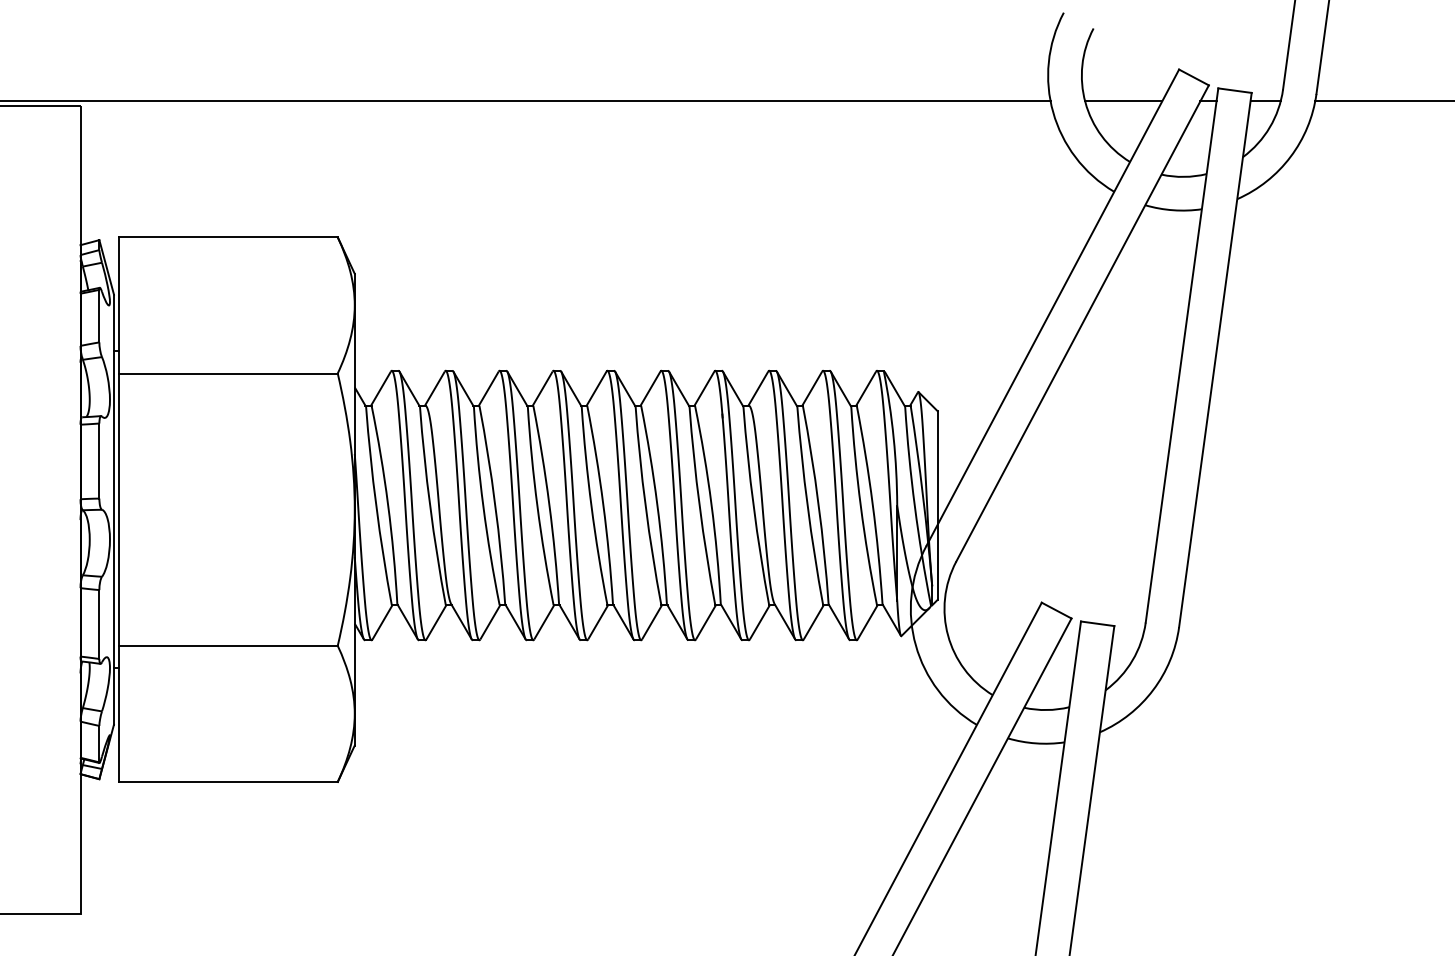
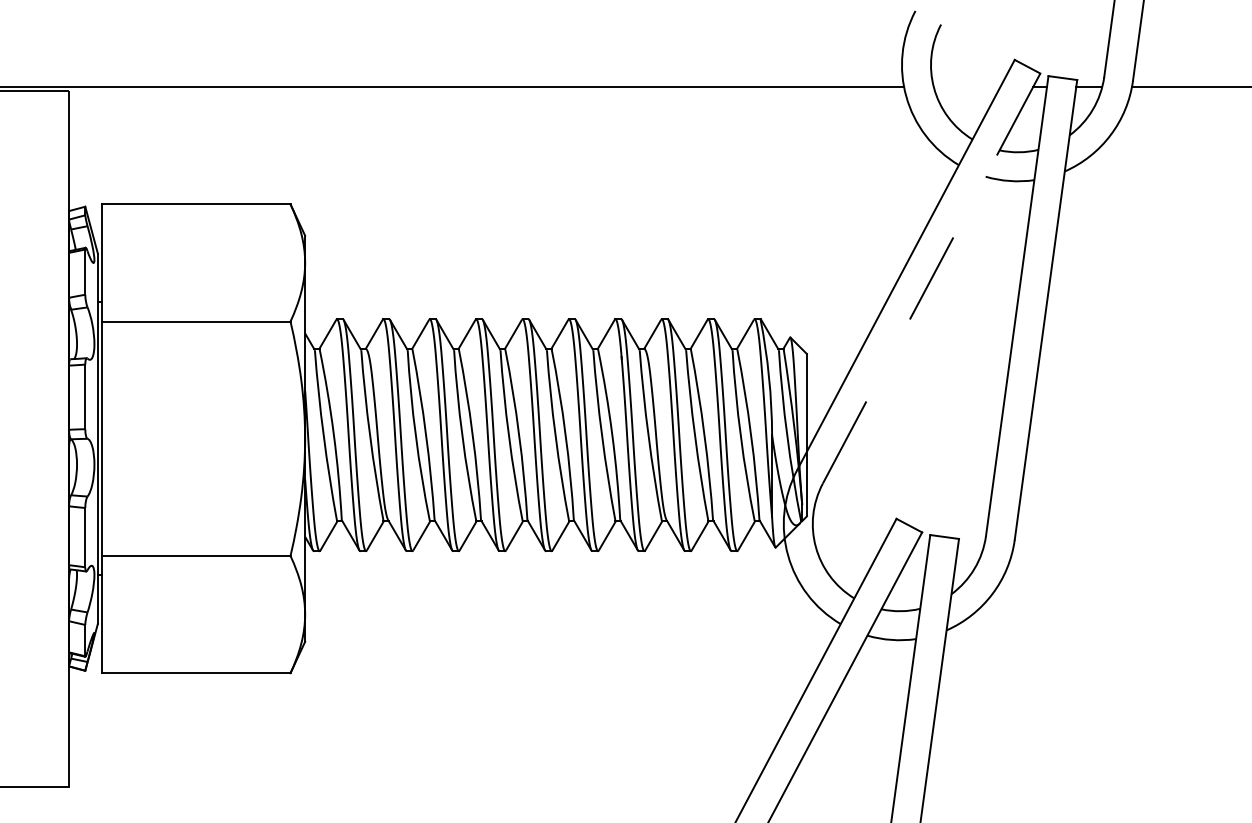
line: (1123, 101) -> (966, 87), removed
line: (1082, 323) -> (931, 278), solid -> dashed

